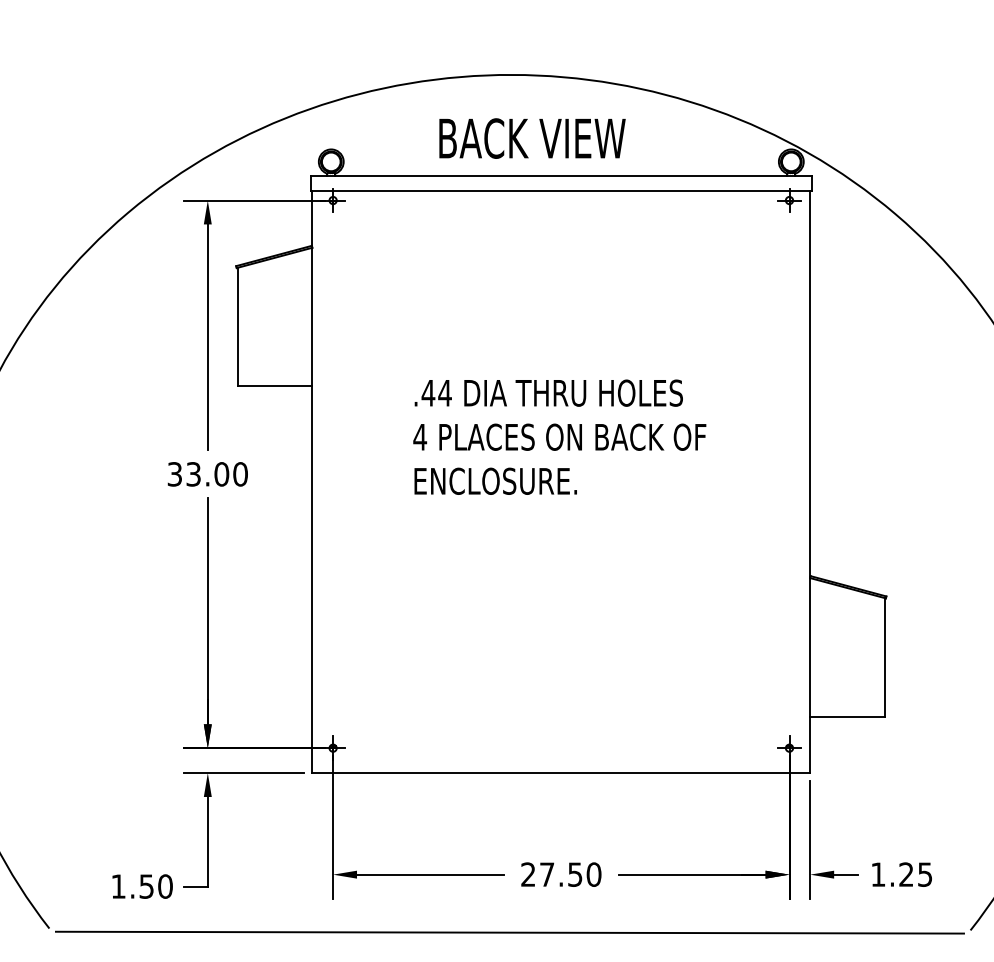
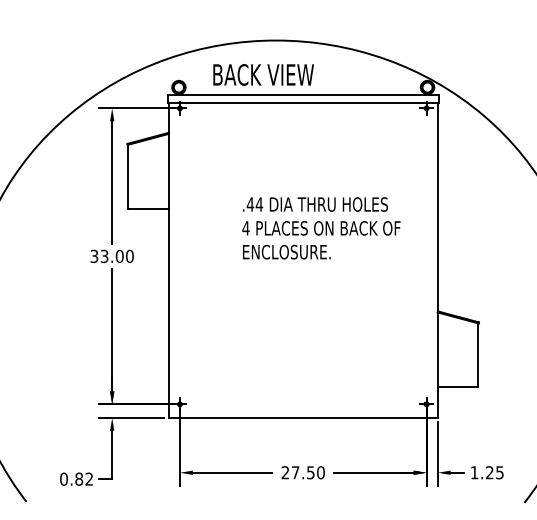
text: (532, 137) -> (263, 74), moved
text: (559, 437) -> (321, 228), moved
text: (141, 885) -> (76, 478), 1.50 -> 0.82
line: (509, 931) -> (275, 503), removed

